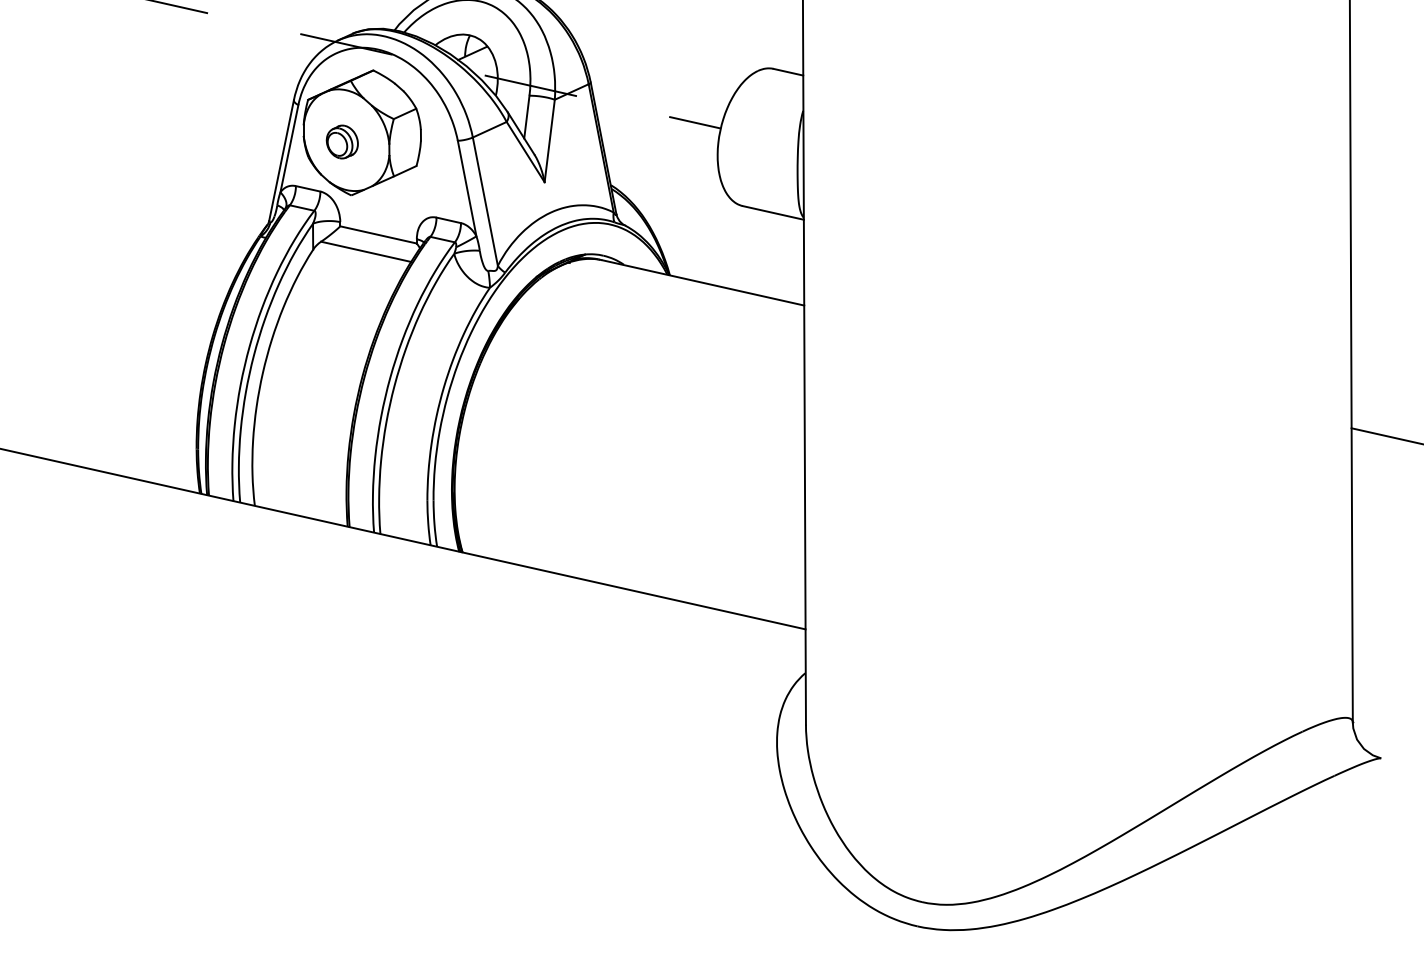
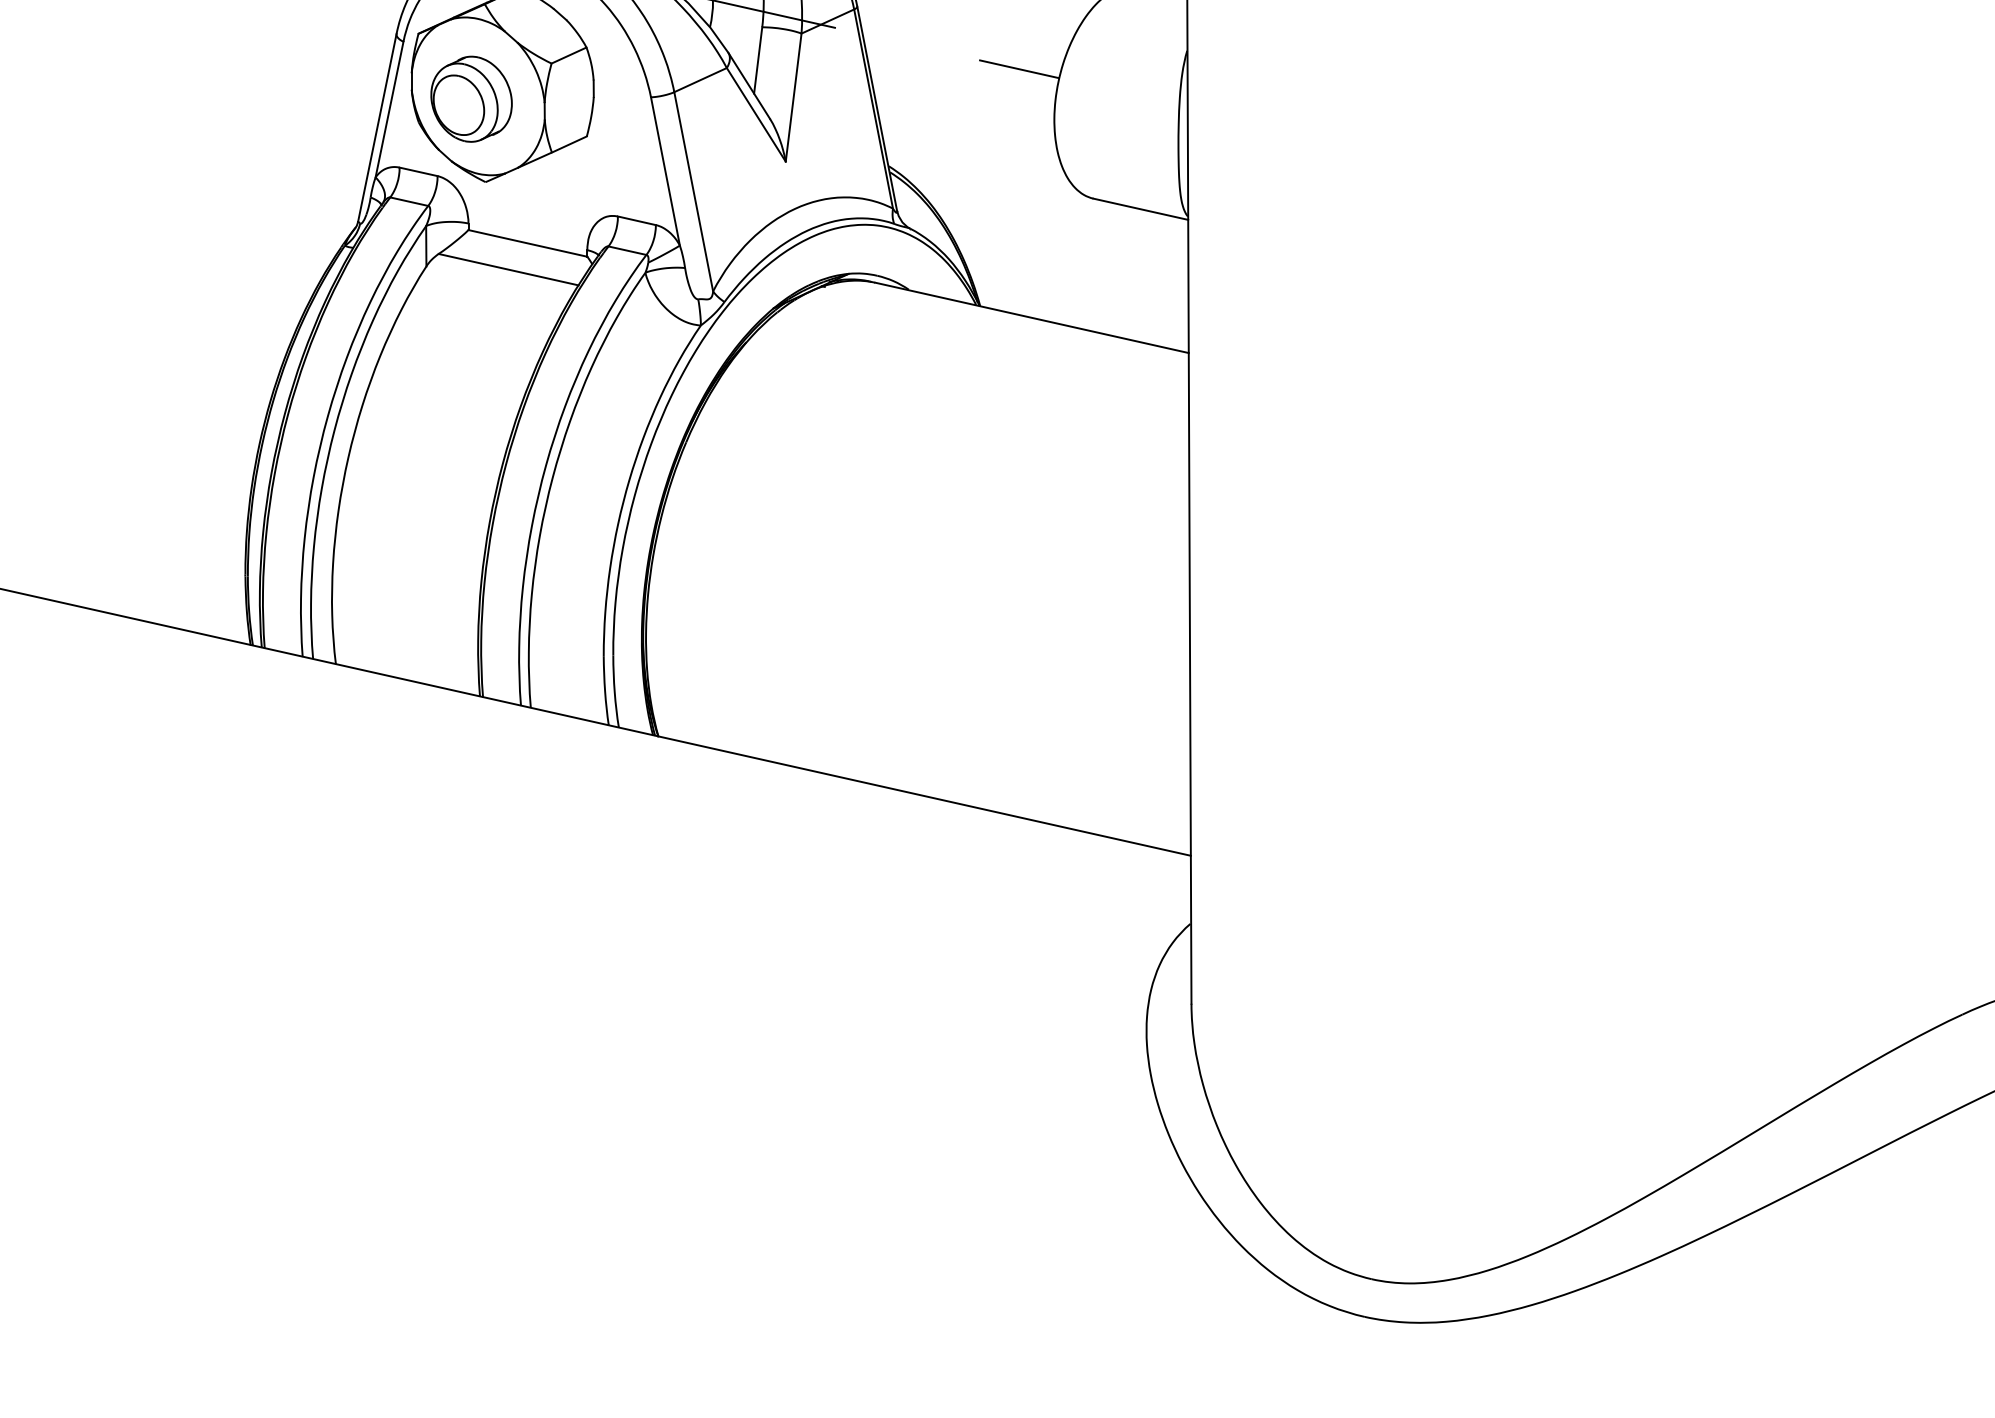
part: (342, 141) -> (471, 98), size x1.67

